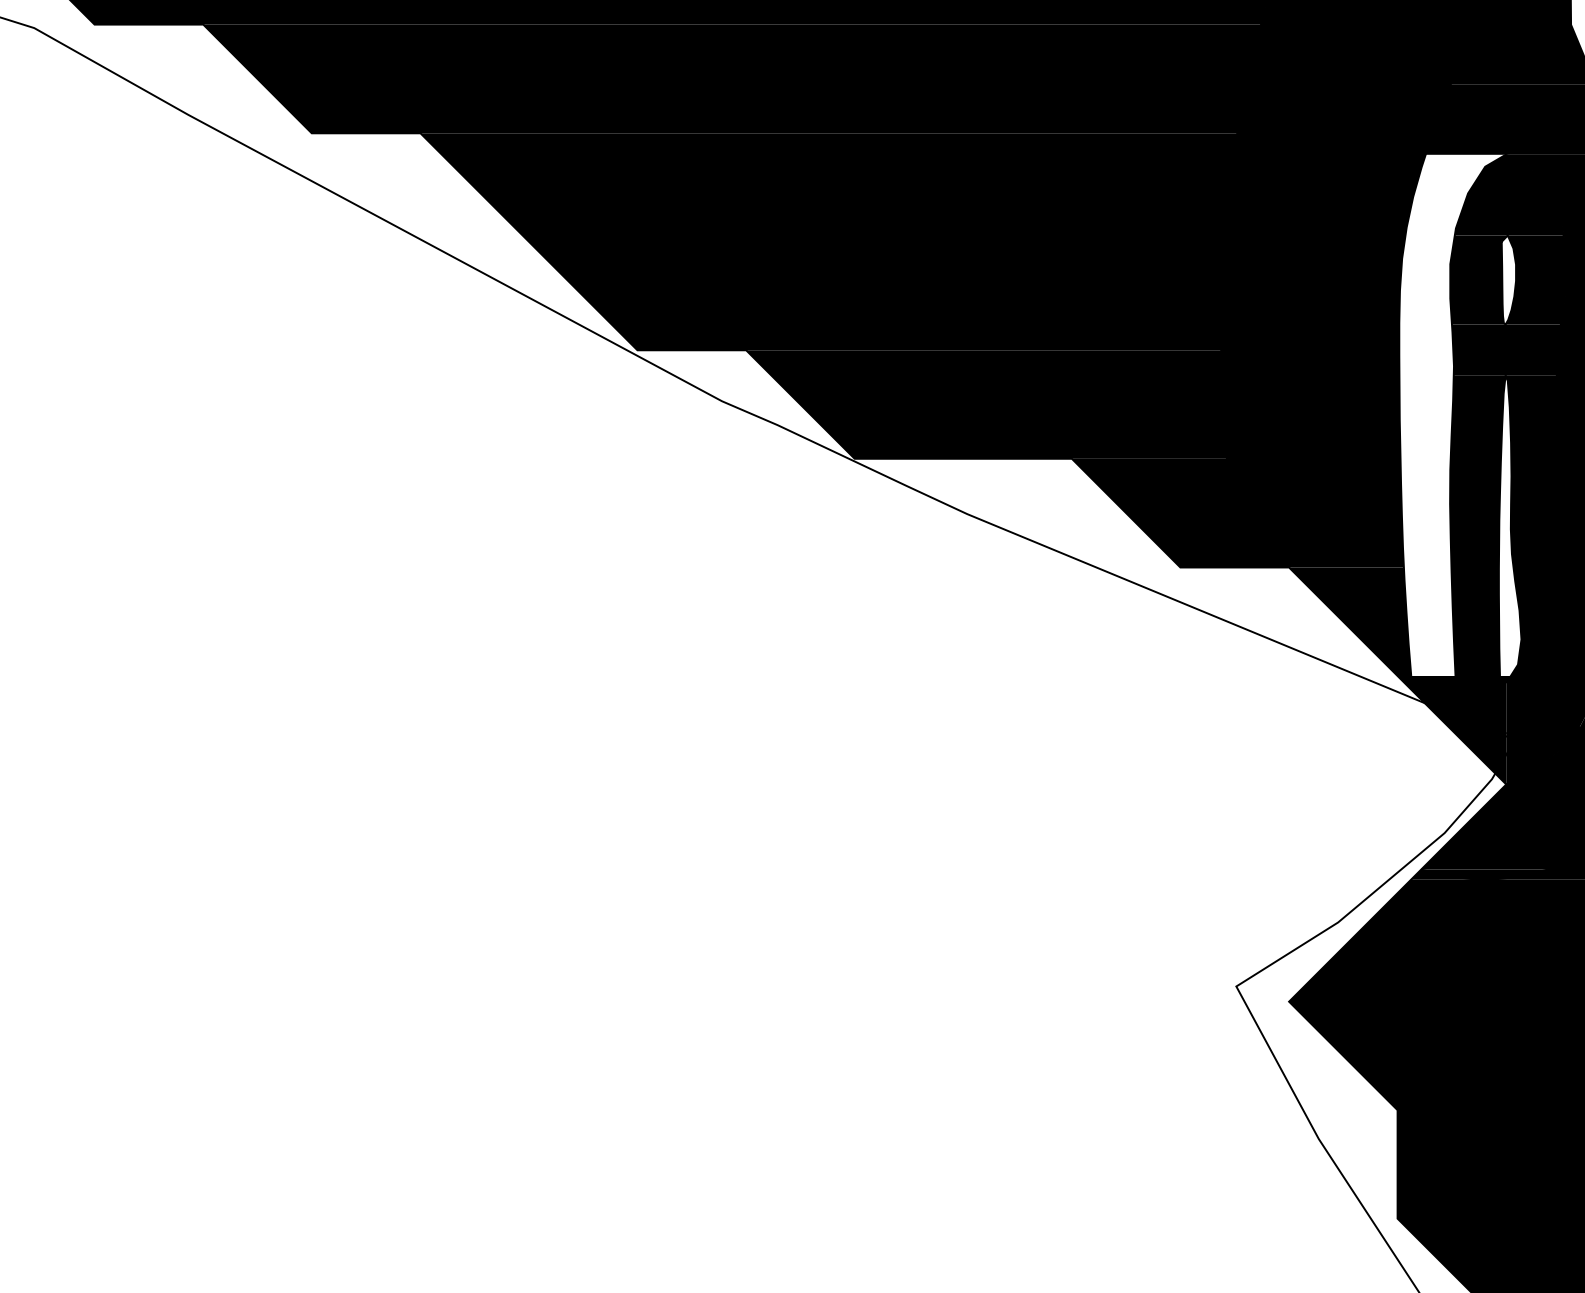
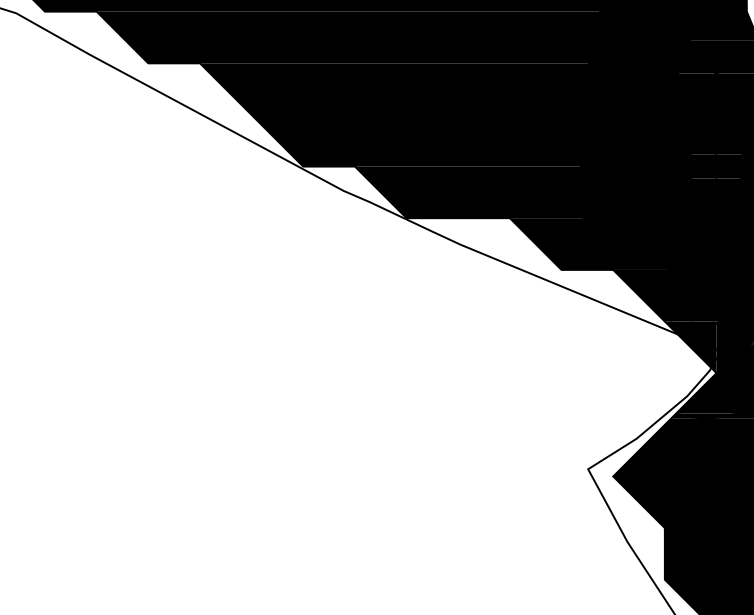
fill: (1508, 278) -> (717, 132), added
fill: (1451, 415) -> (690, 197), added
fill: (1510, 524) -> (718, 249), added

